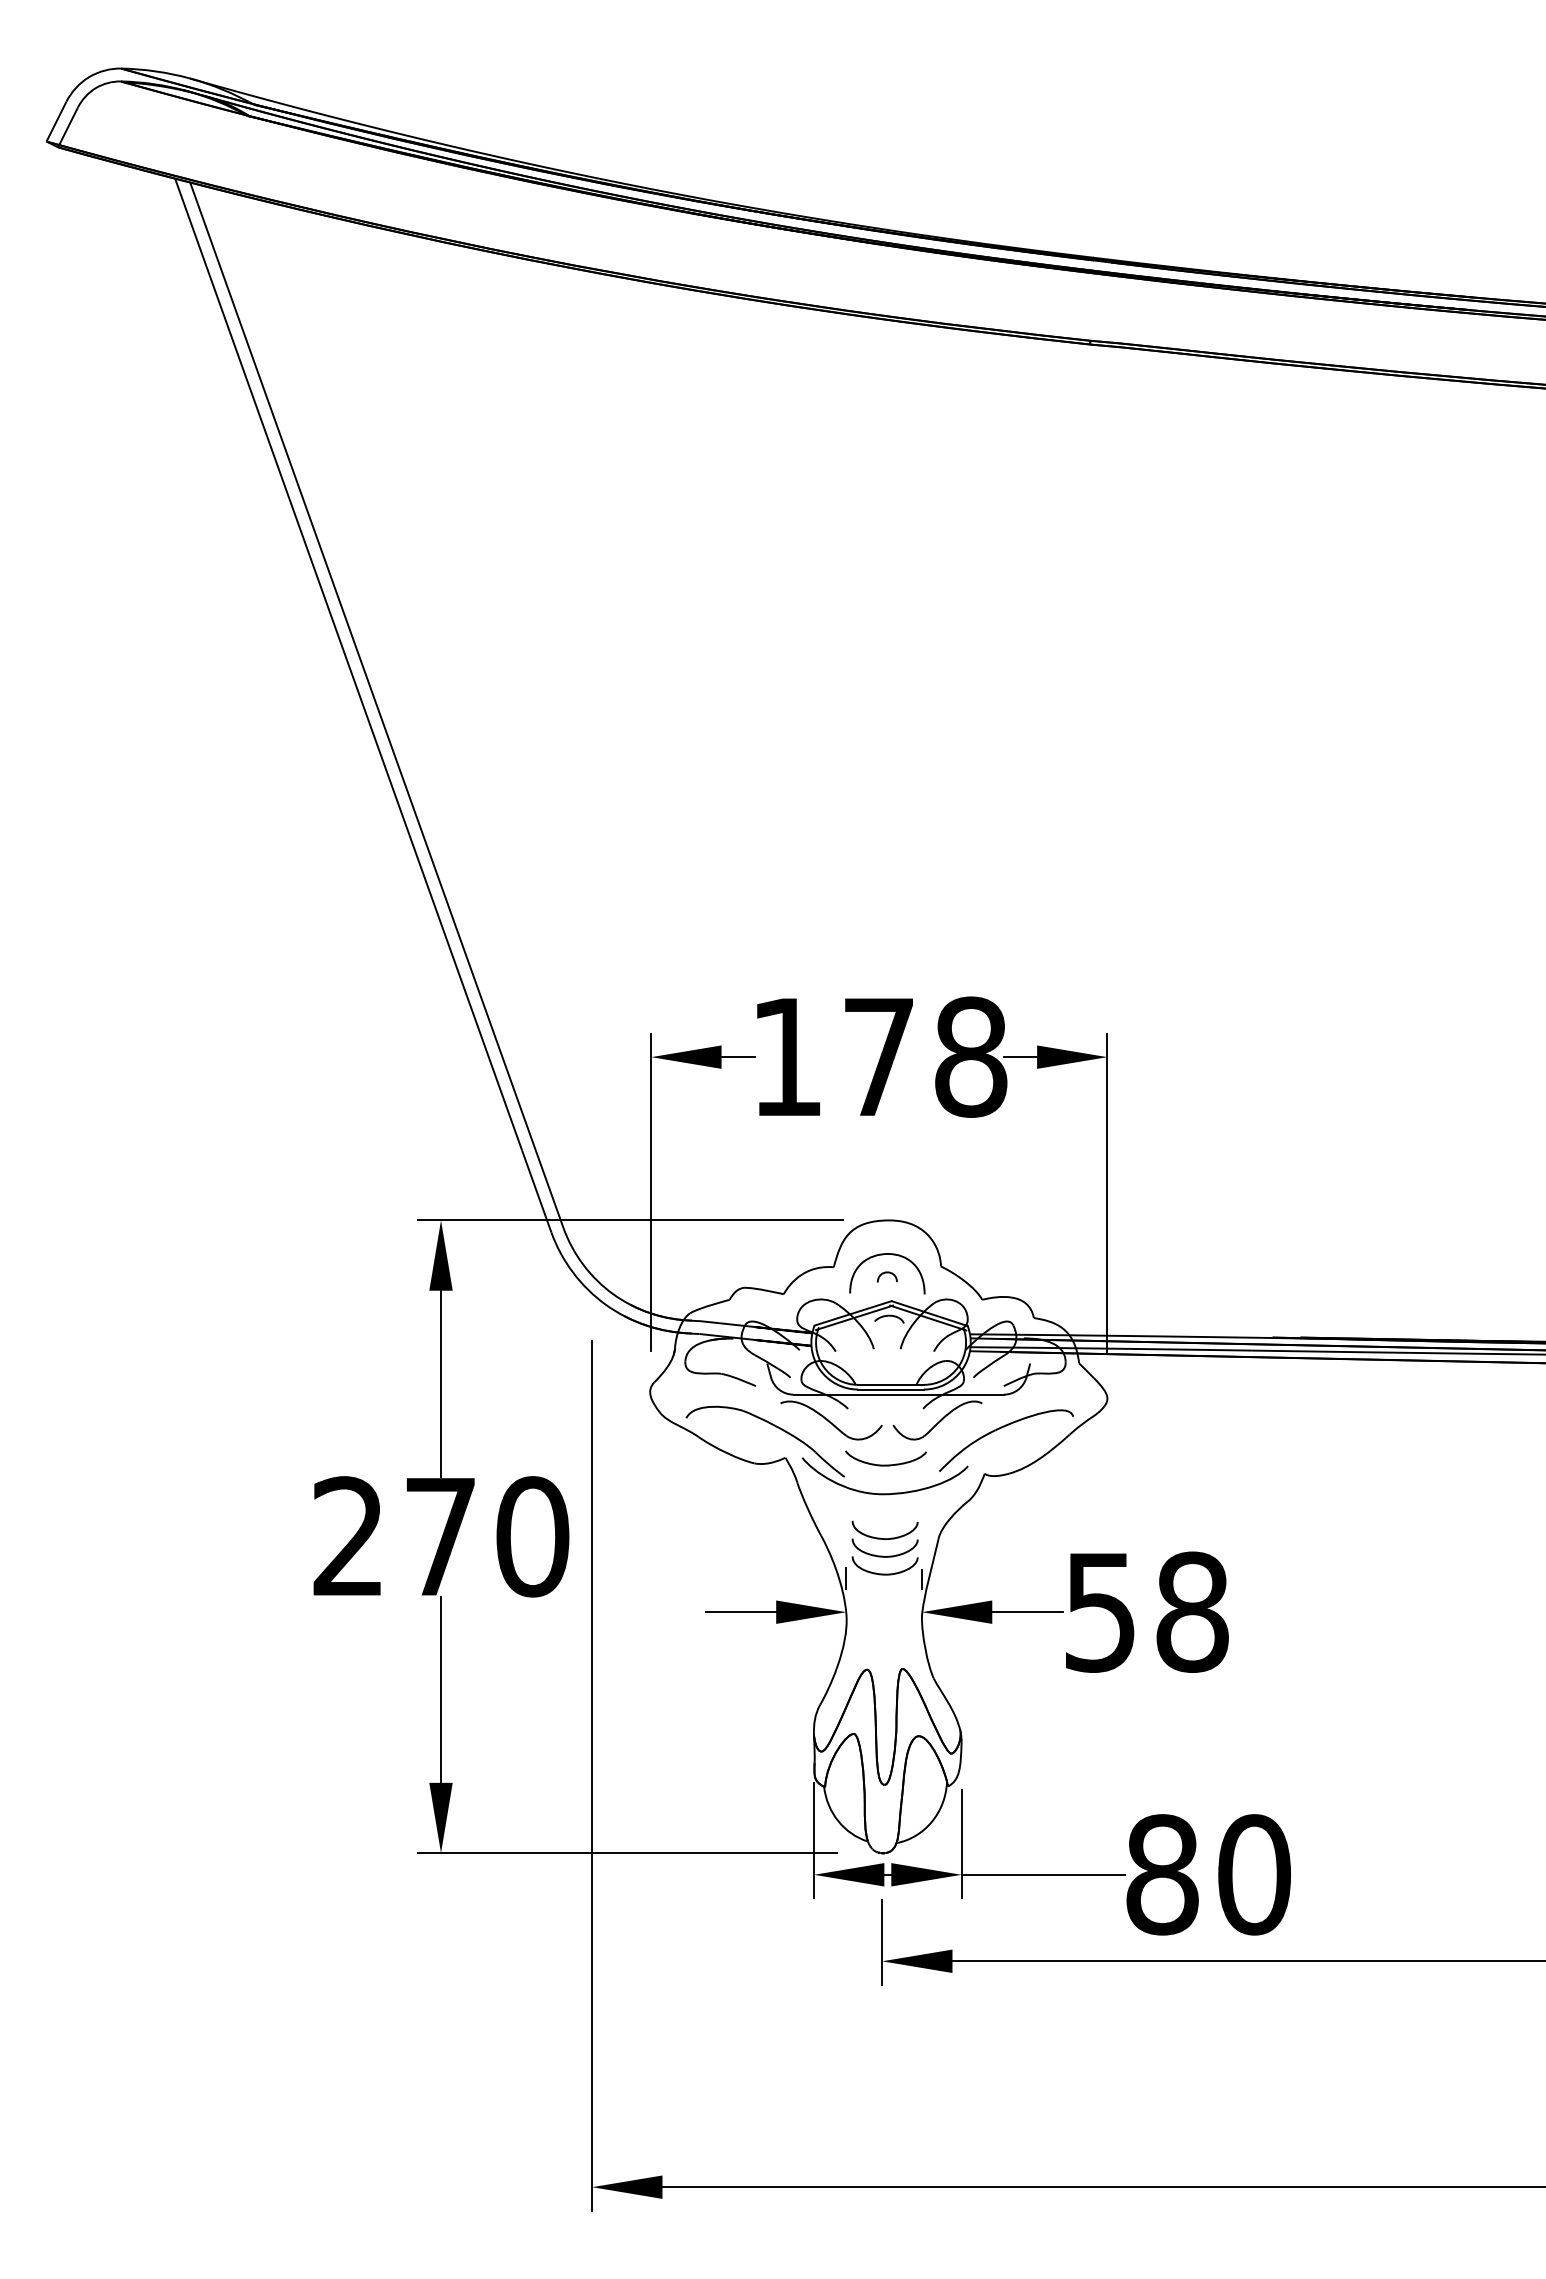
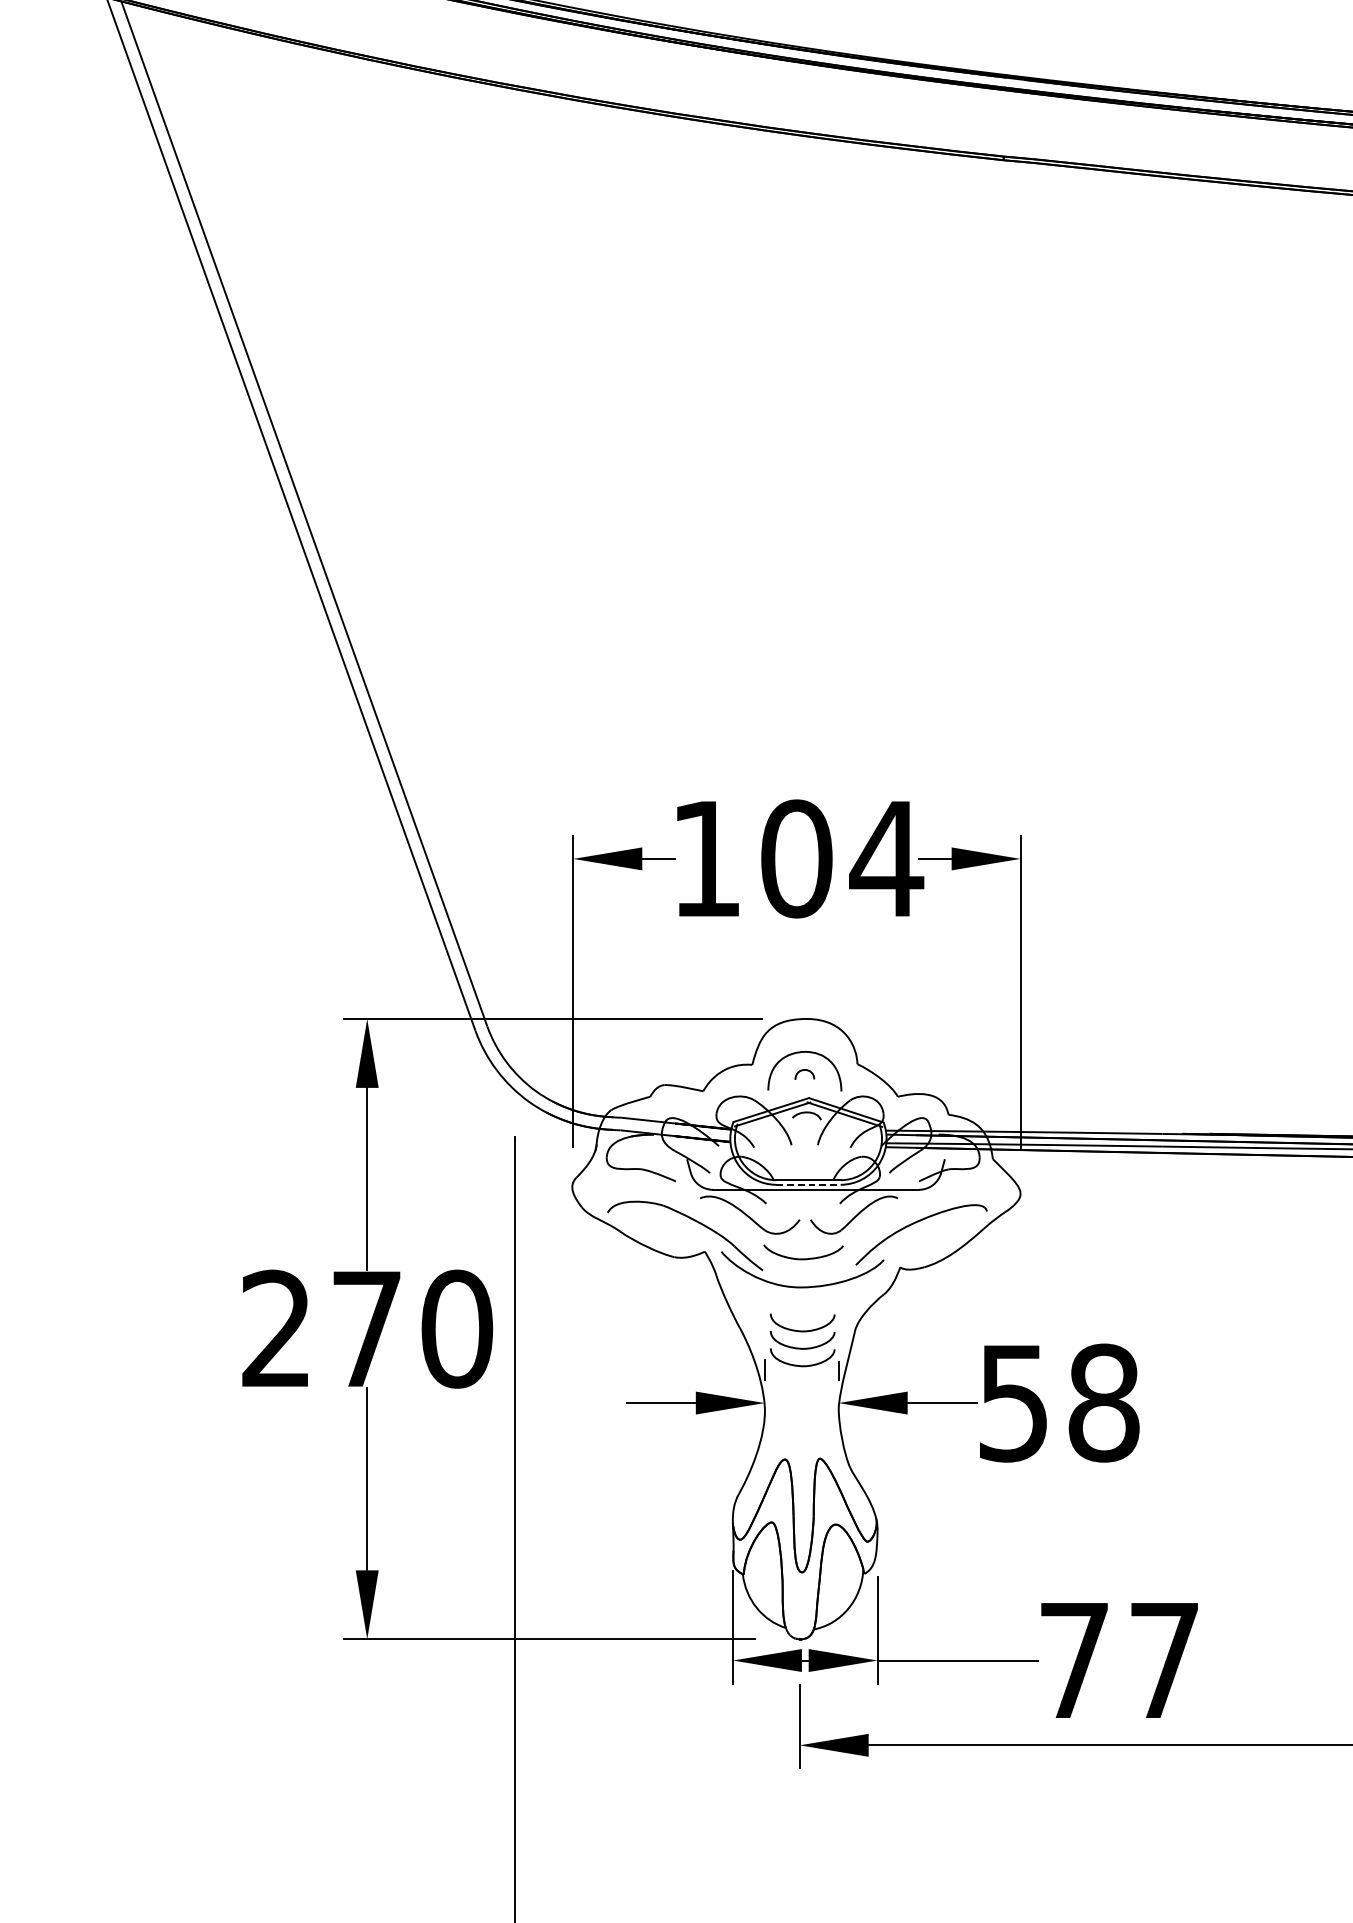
text: (926, 1056) -> (843, 858), 178 -> 104
line: (891, 1389) -> (808, 1184), solid -> dashed
text: (1208, 1874) -> (1119, 1660), 80 -> 77

